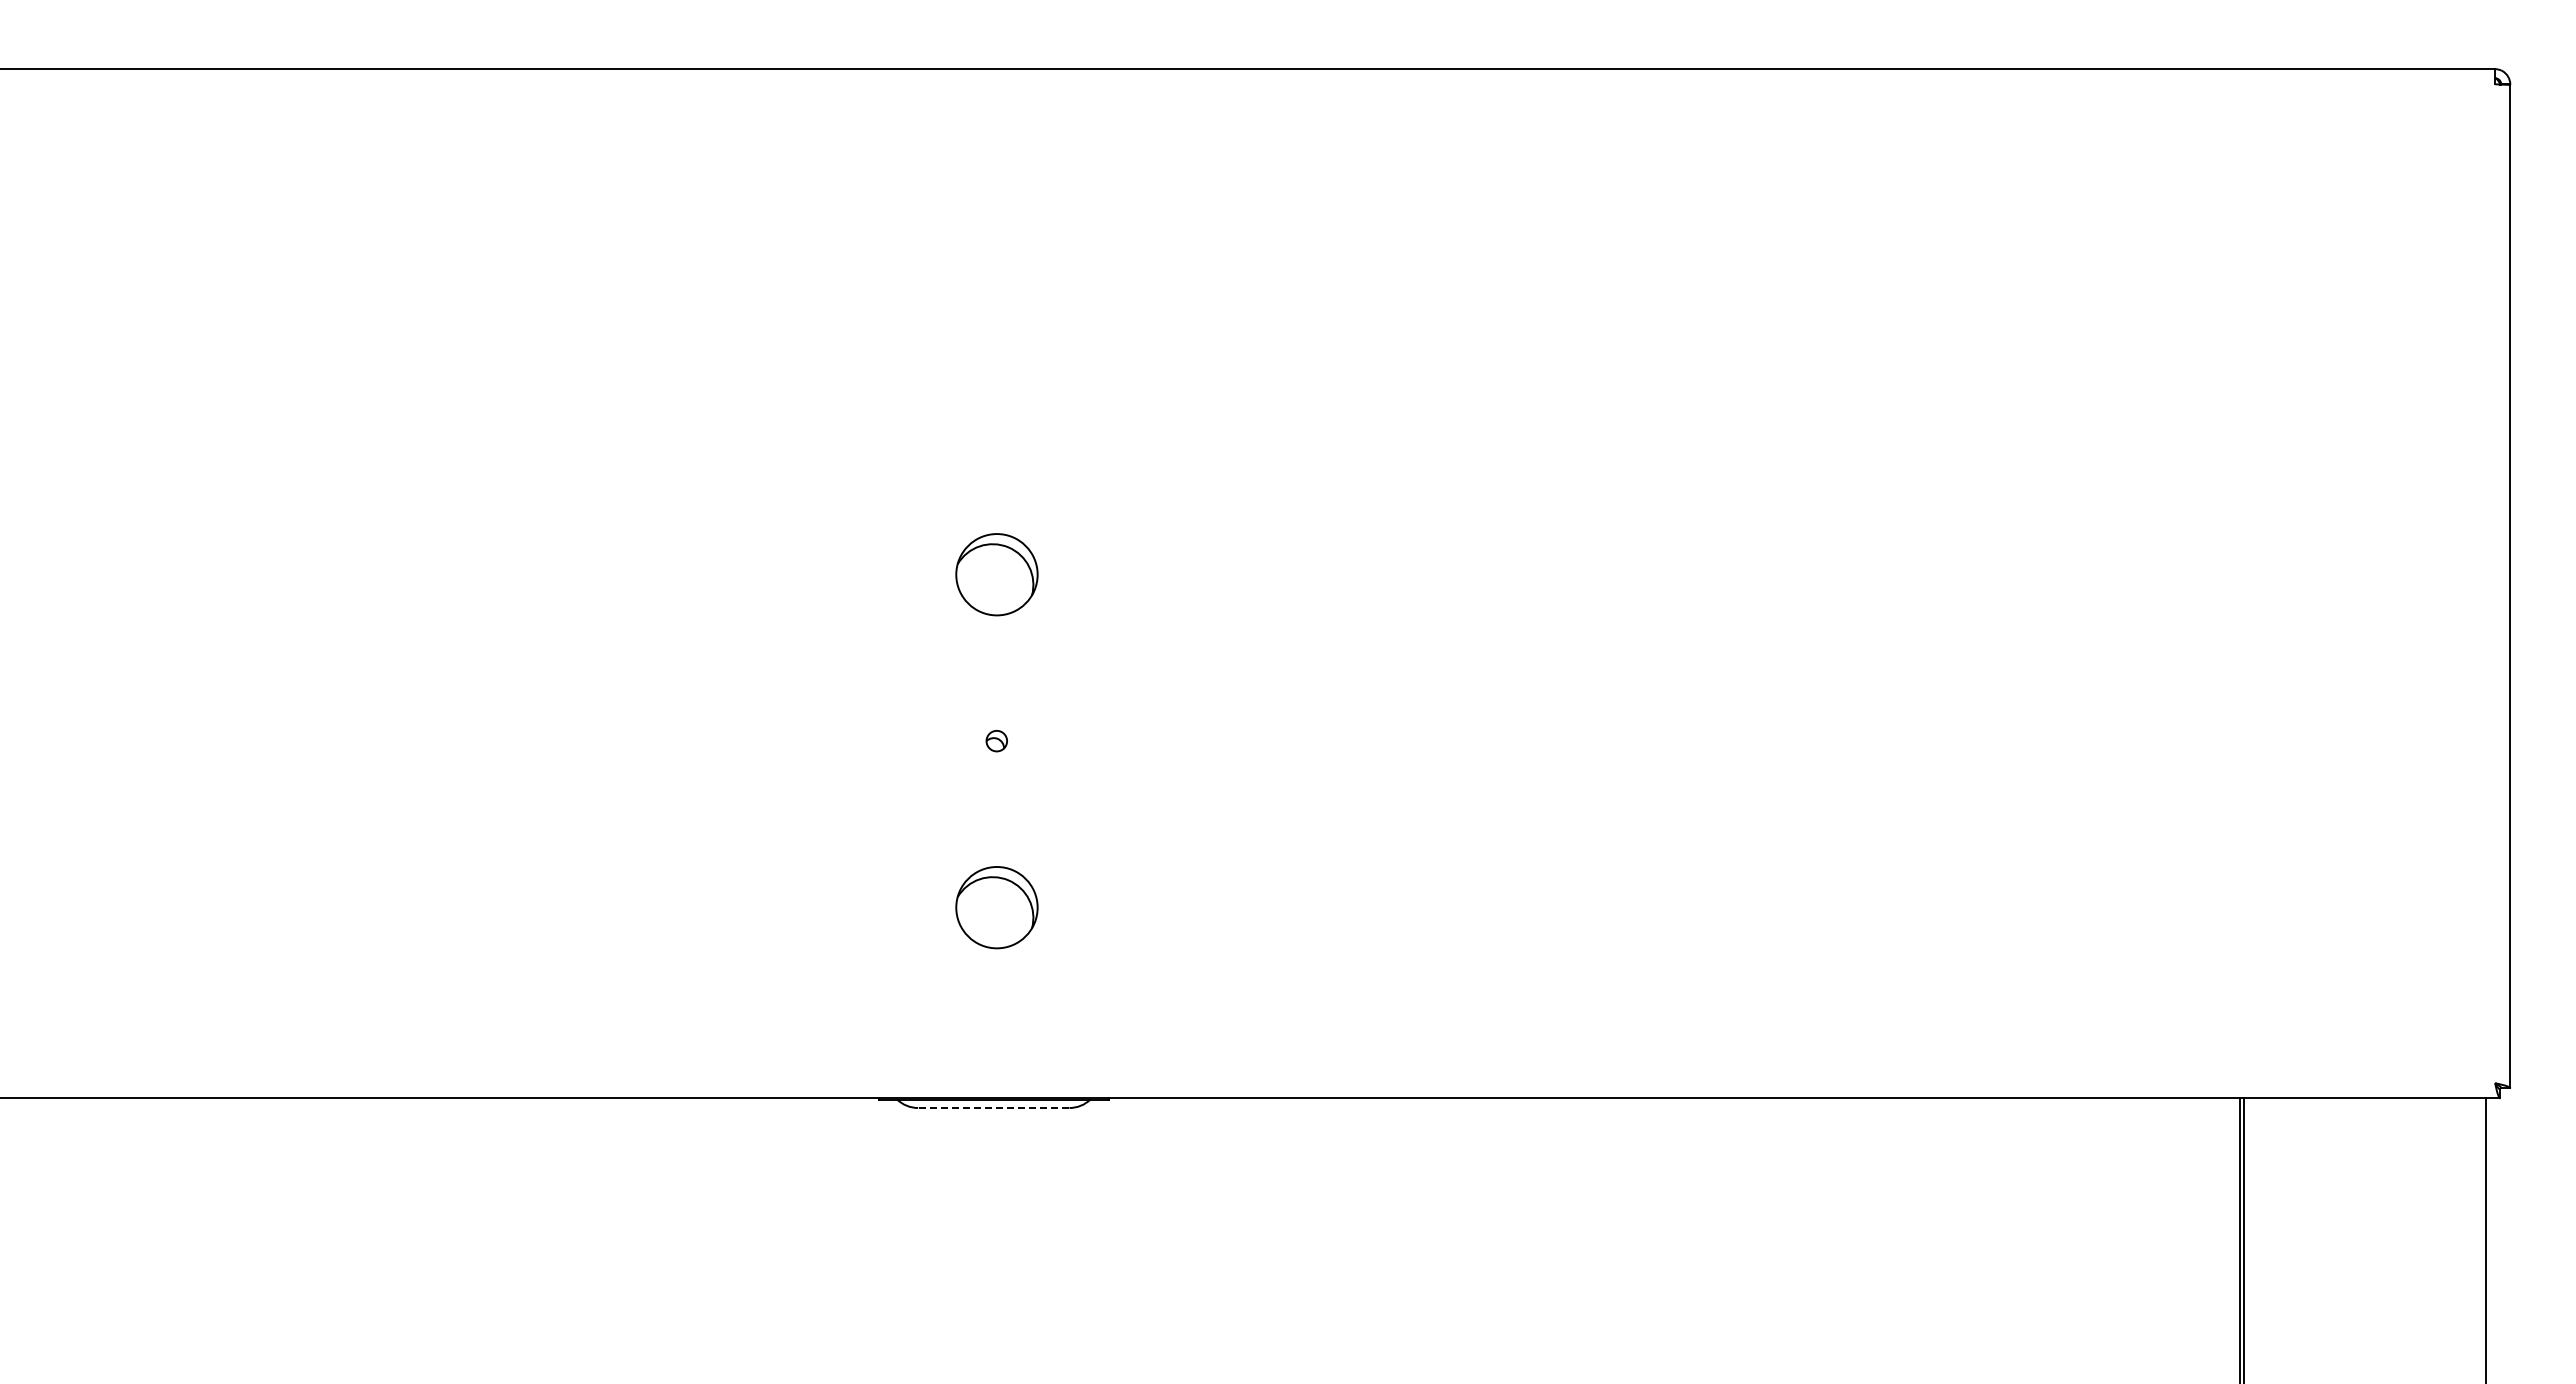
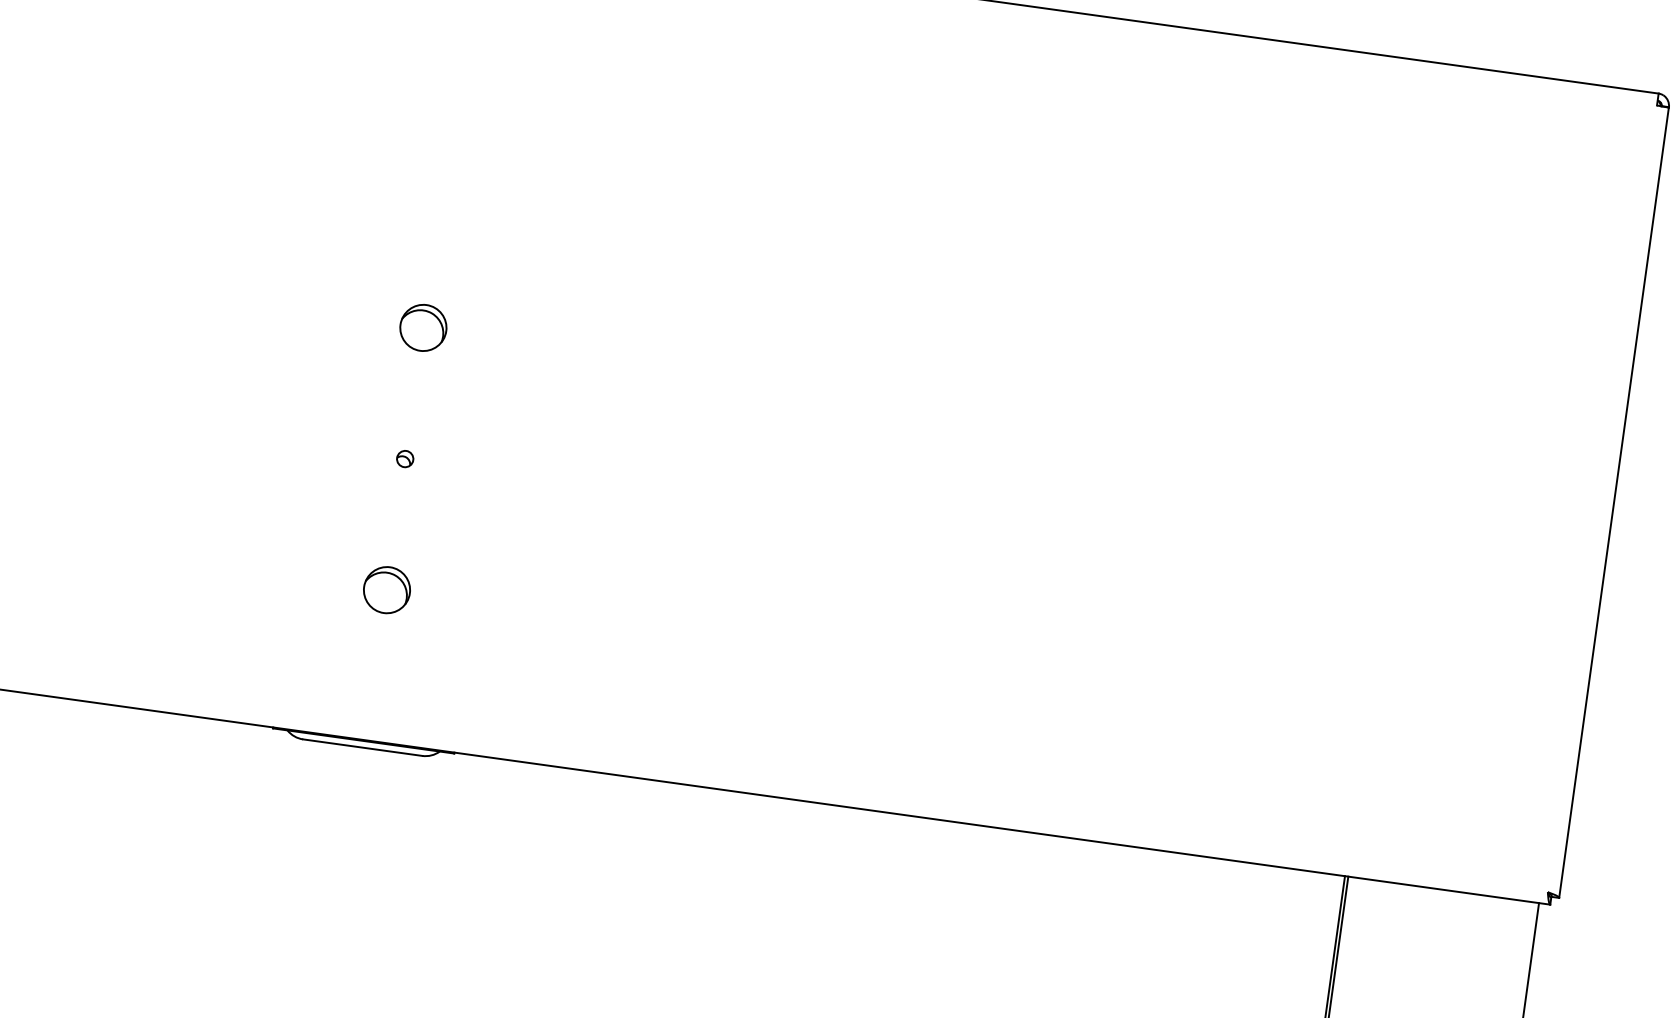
part: (996, 574) -> (423, 327), size x0.71
part: (996, 907) -> (386, 590), size x0.71
line: (993, 1108) -> (362, 748), dashed -> solid

